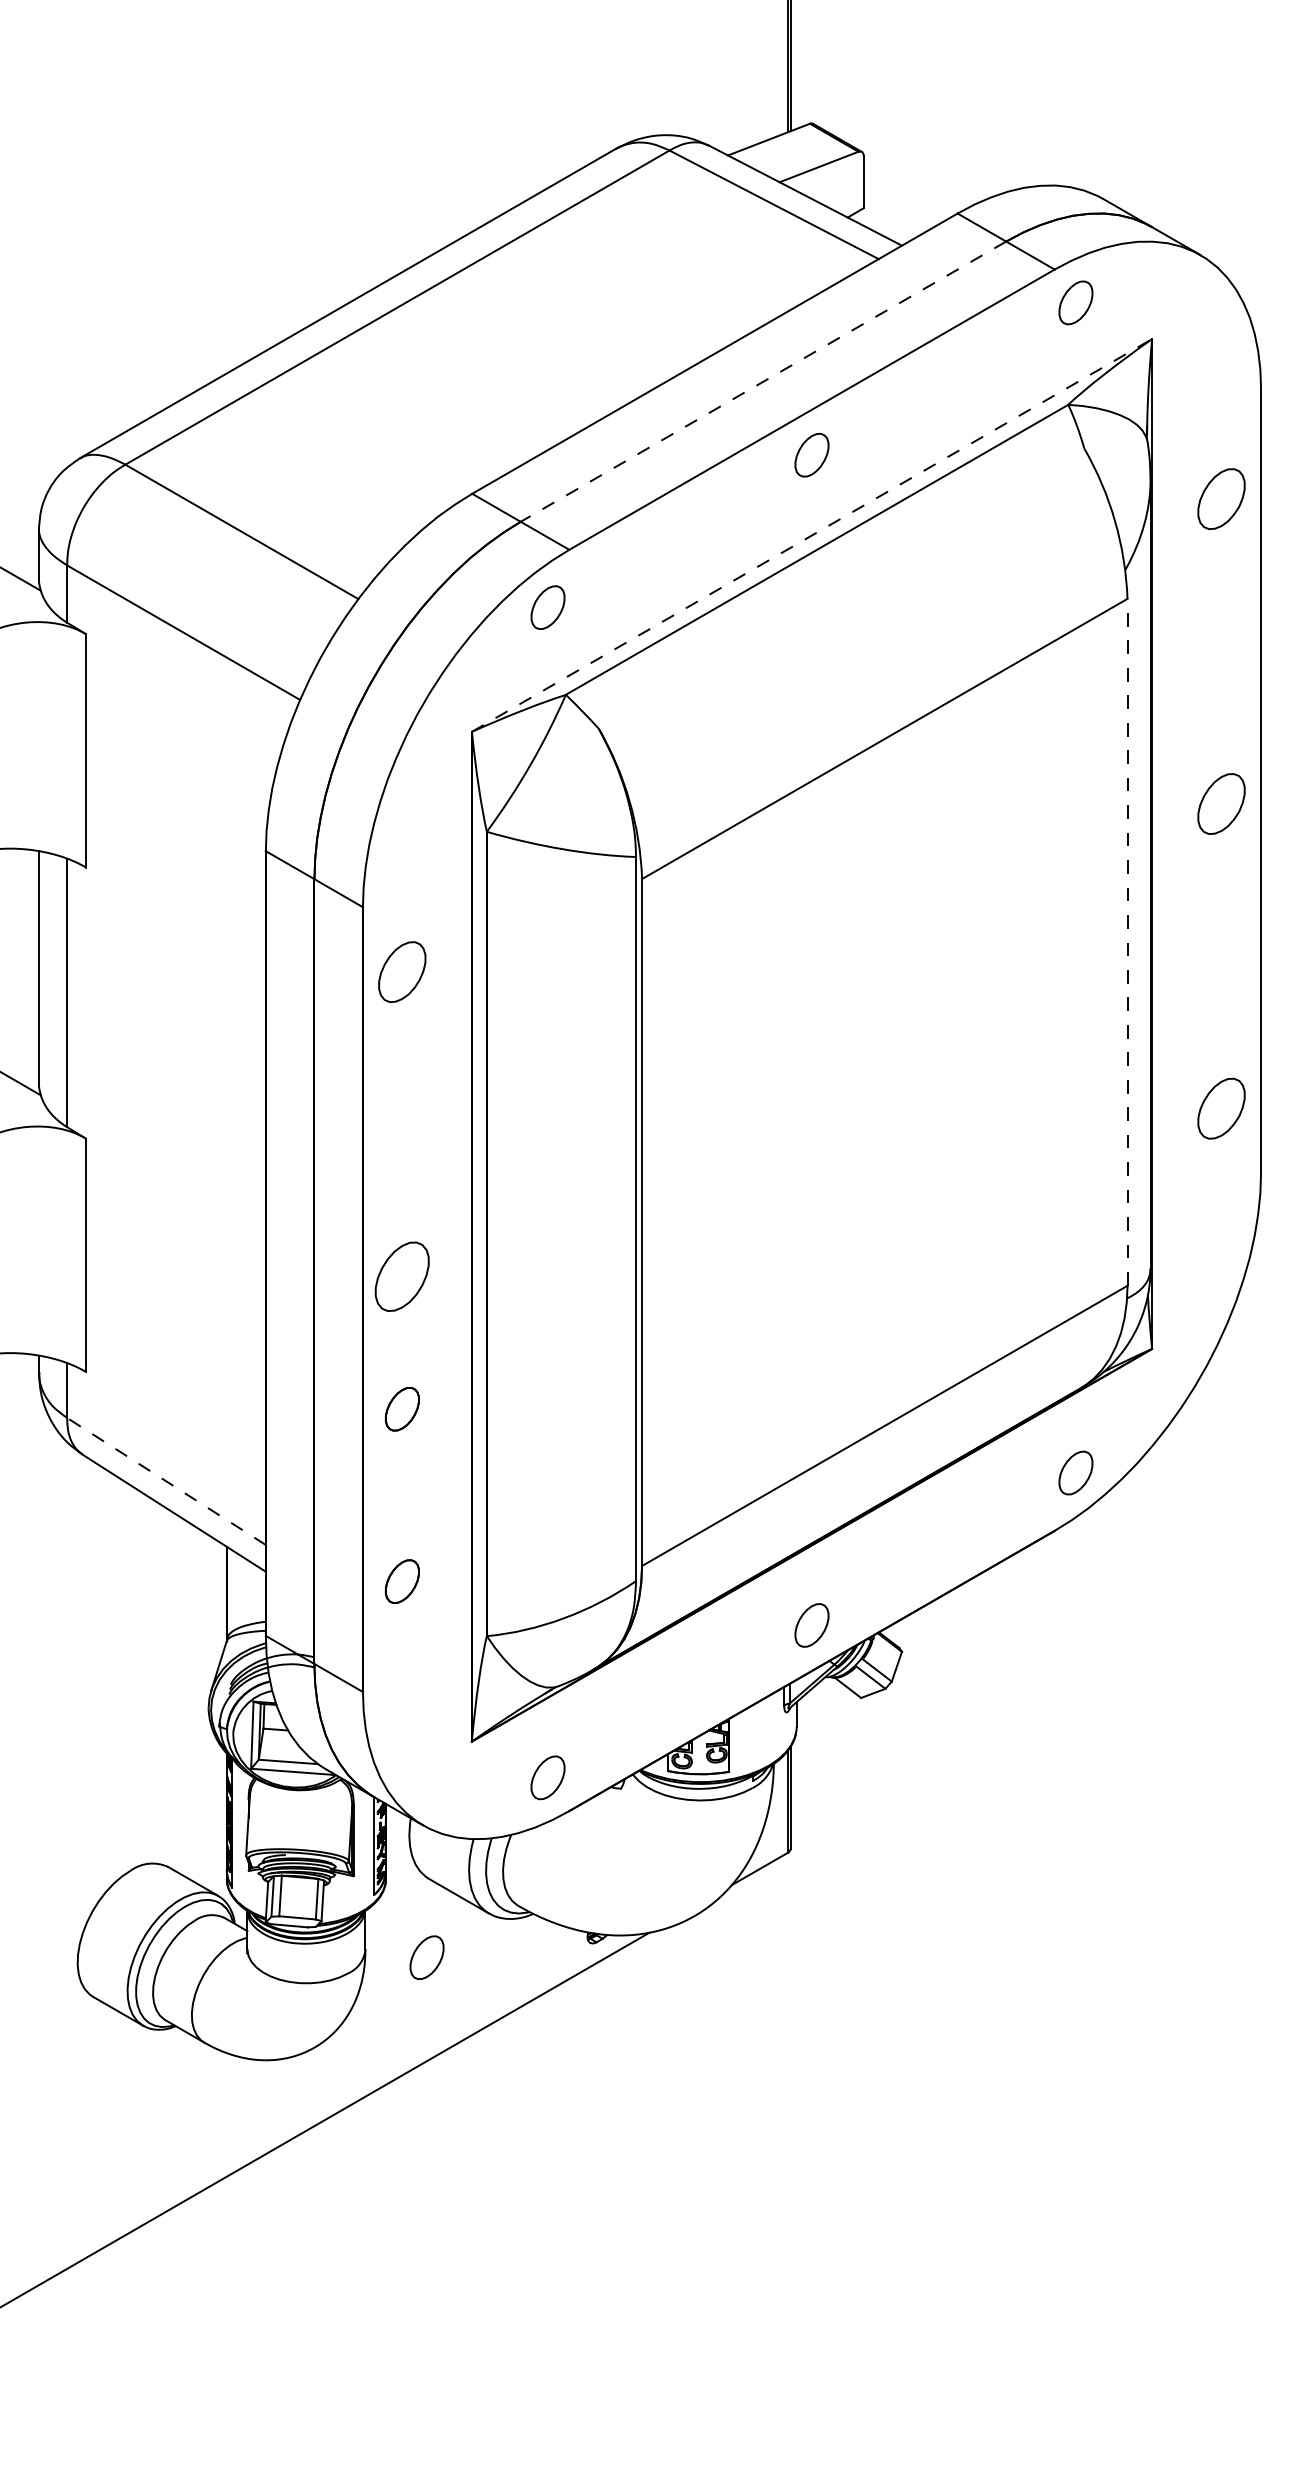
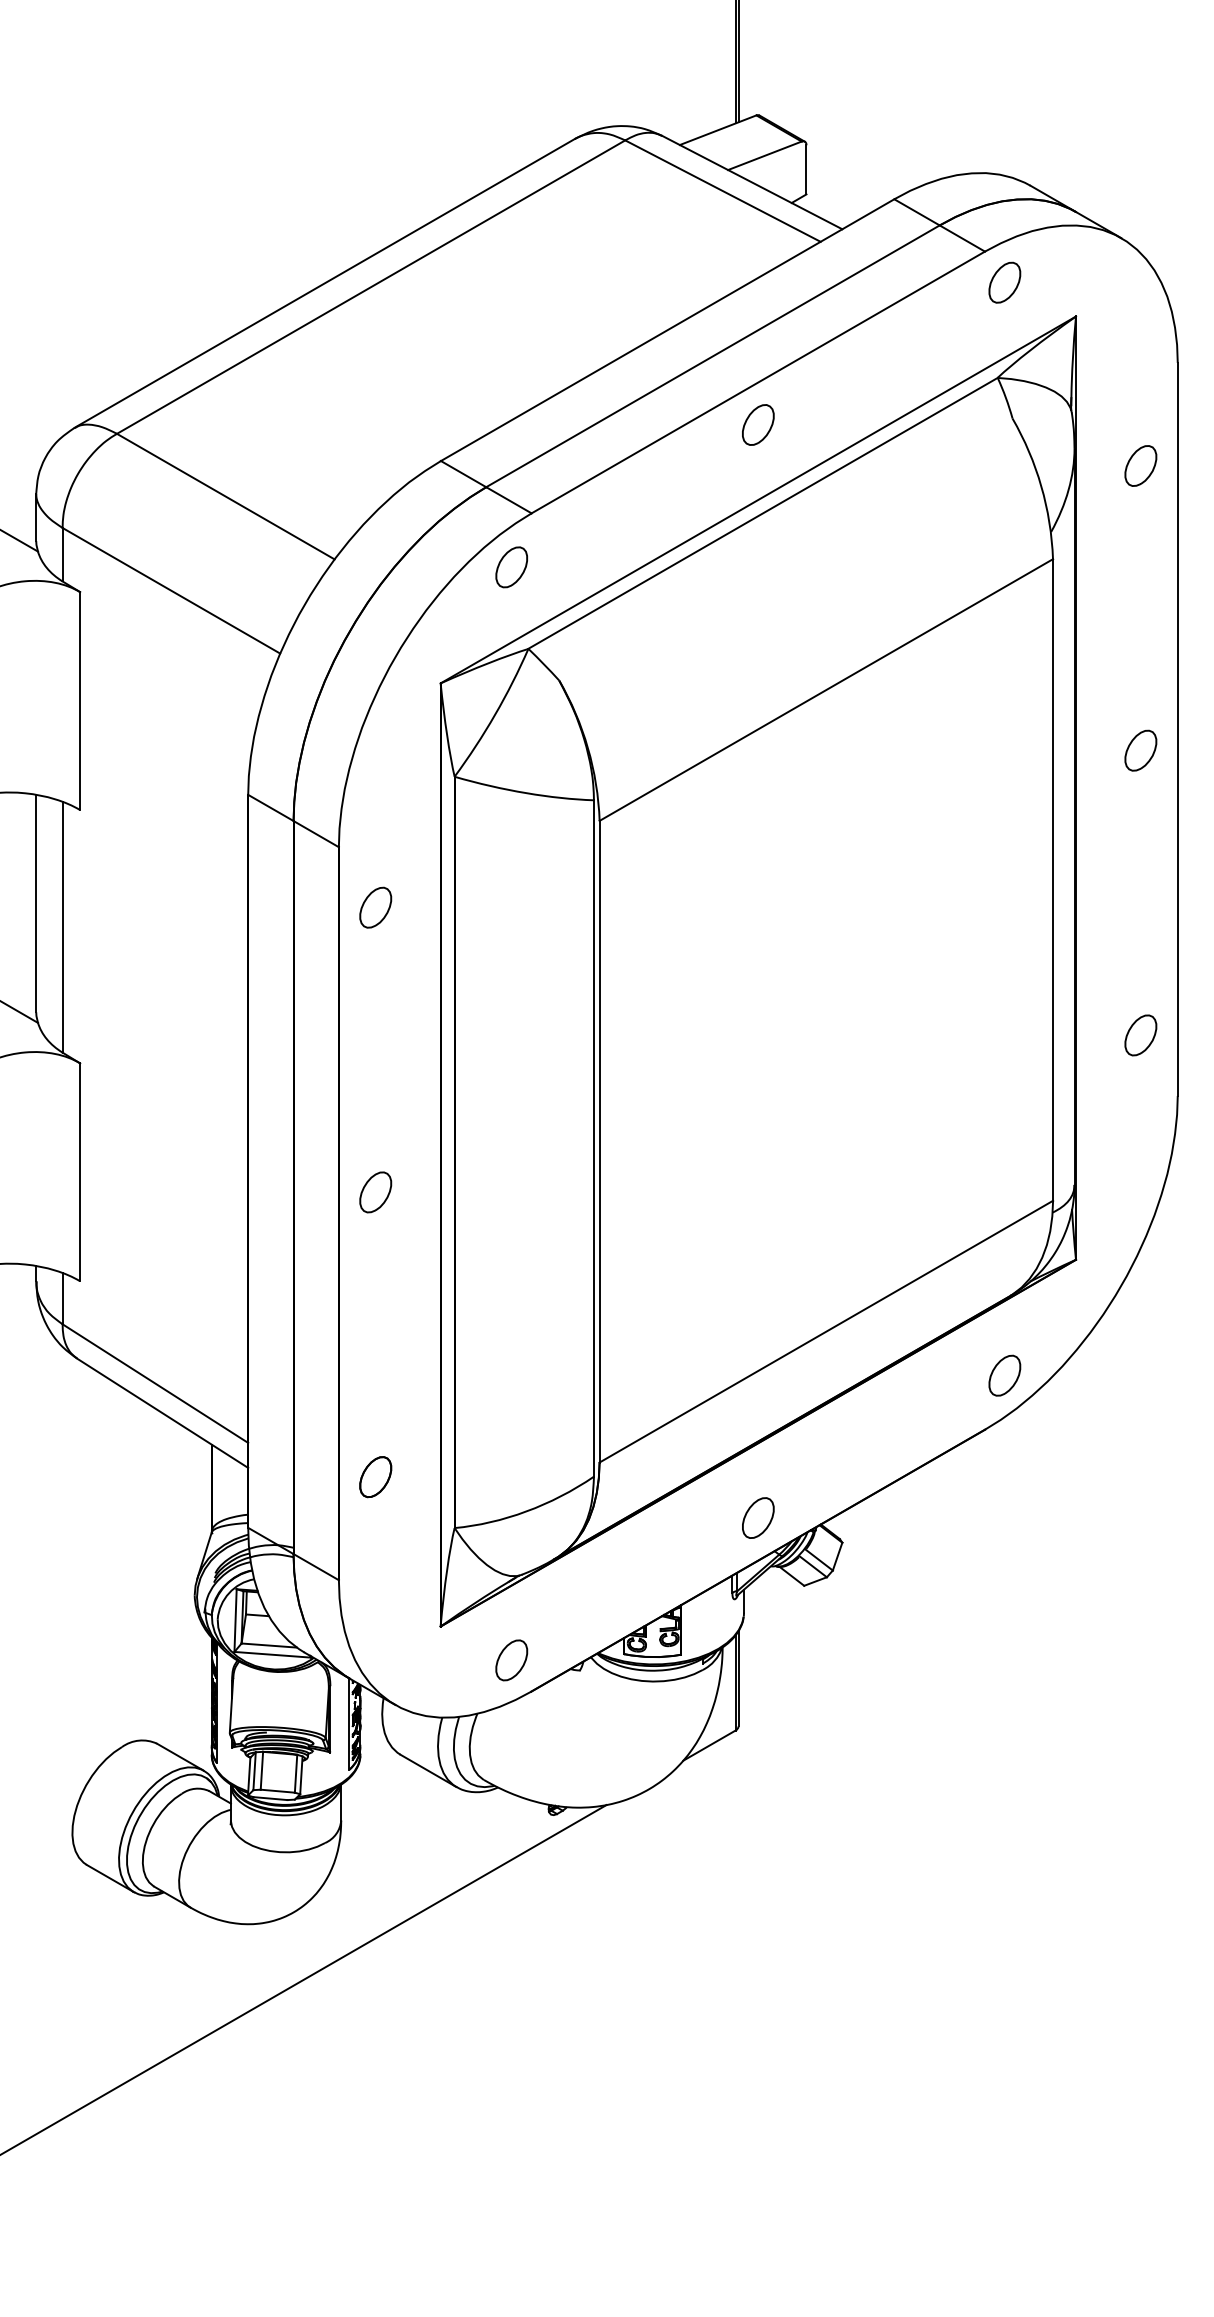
line: (762, 381) -> (712, 356), dashed -> solid
part: (1221, 498) -> (1140, 465), size x0.71
line: (812, 534) -> (758, 499), dashed -> solid
part: (1221, 803) -> (1140, 750), size x0.71
line: (1128, 941) -> (1053, 879), dashed -> solid
part: (402, 971) -> (375, 907), size x0.71
part: (1221, 1108) -> (1140, 1035), size x0.71
part: (402, 1276) -> (375, 1192), size x0.62
part: (402, 1409) -> (375, 1316), removed
line: (165, 1481) -> (154, 1383), dashed -> solid
part: (426, 1957) -> (398, 1828), removed

